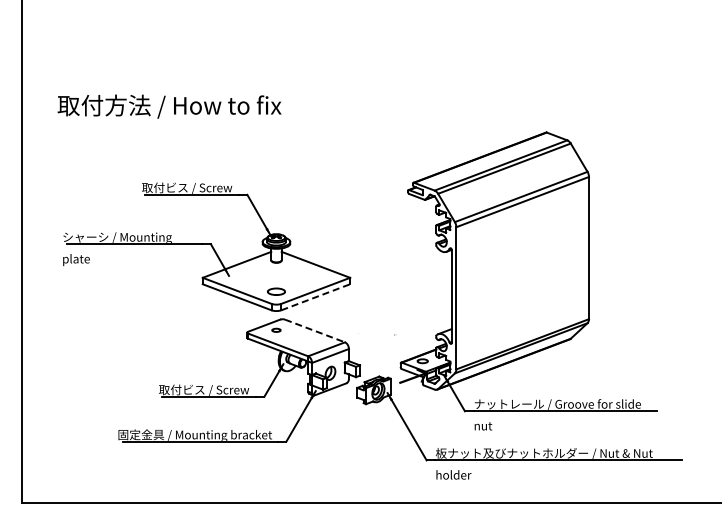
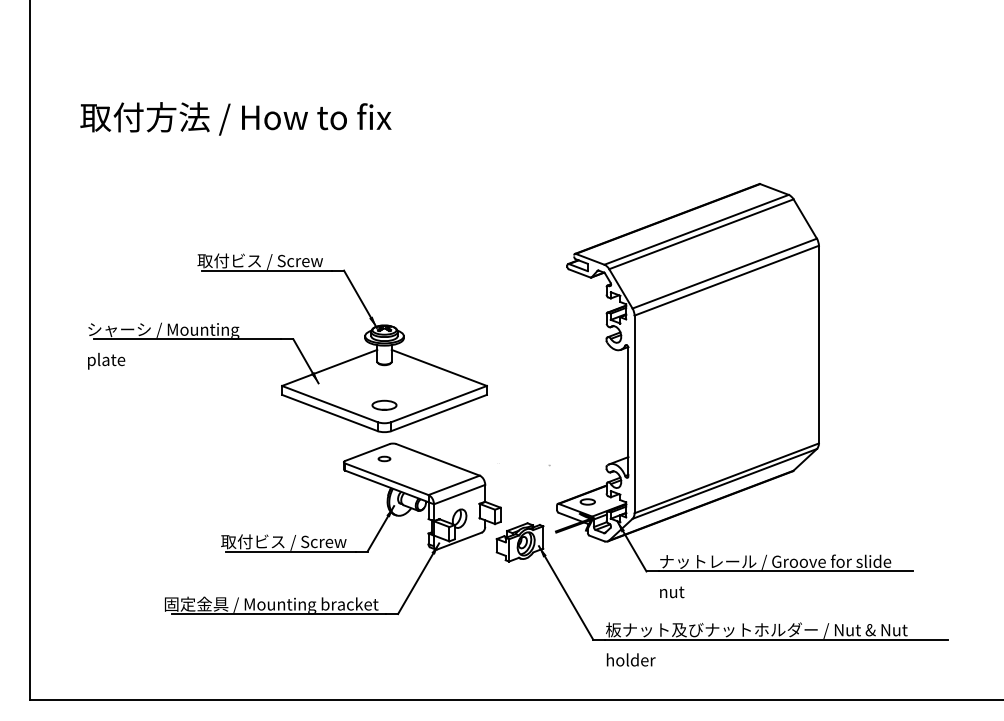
text: (169, 106) -> (235, 118), moved
line: (315, 297) -> (438, 413), dashed -> solid
line: (315, 331) -> (438, 460), dashed -> solid

